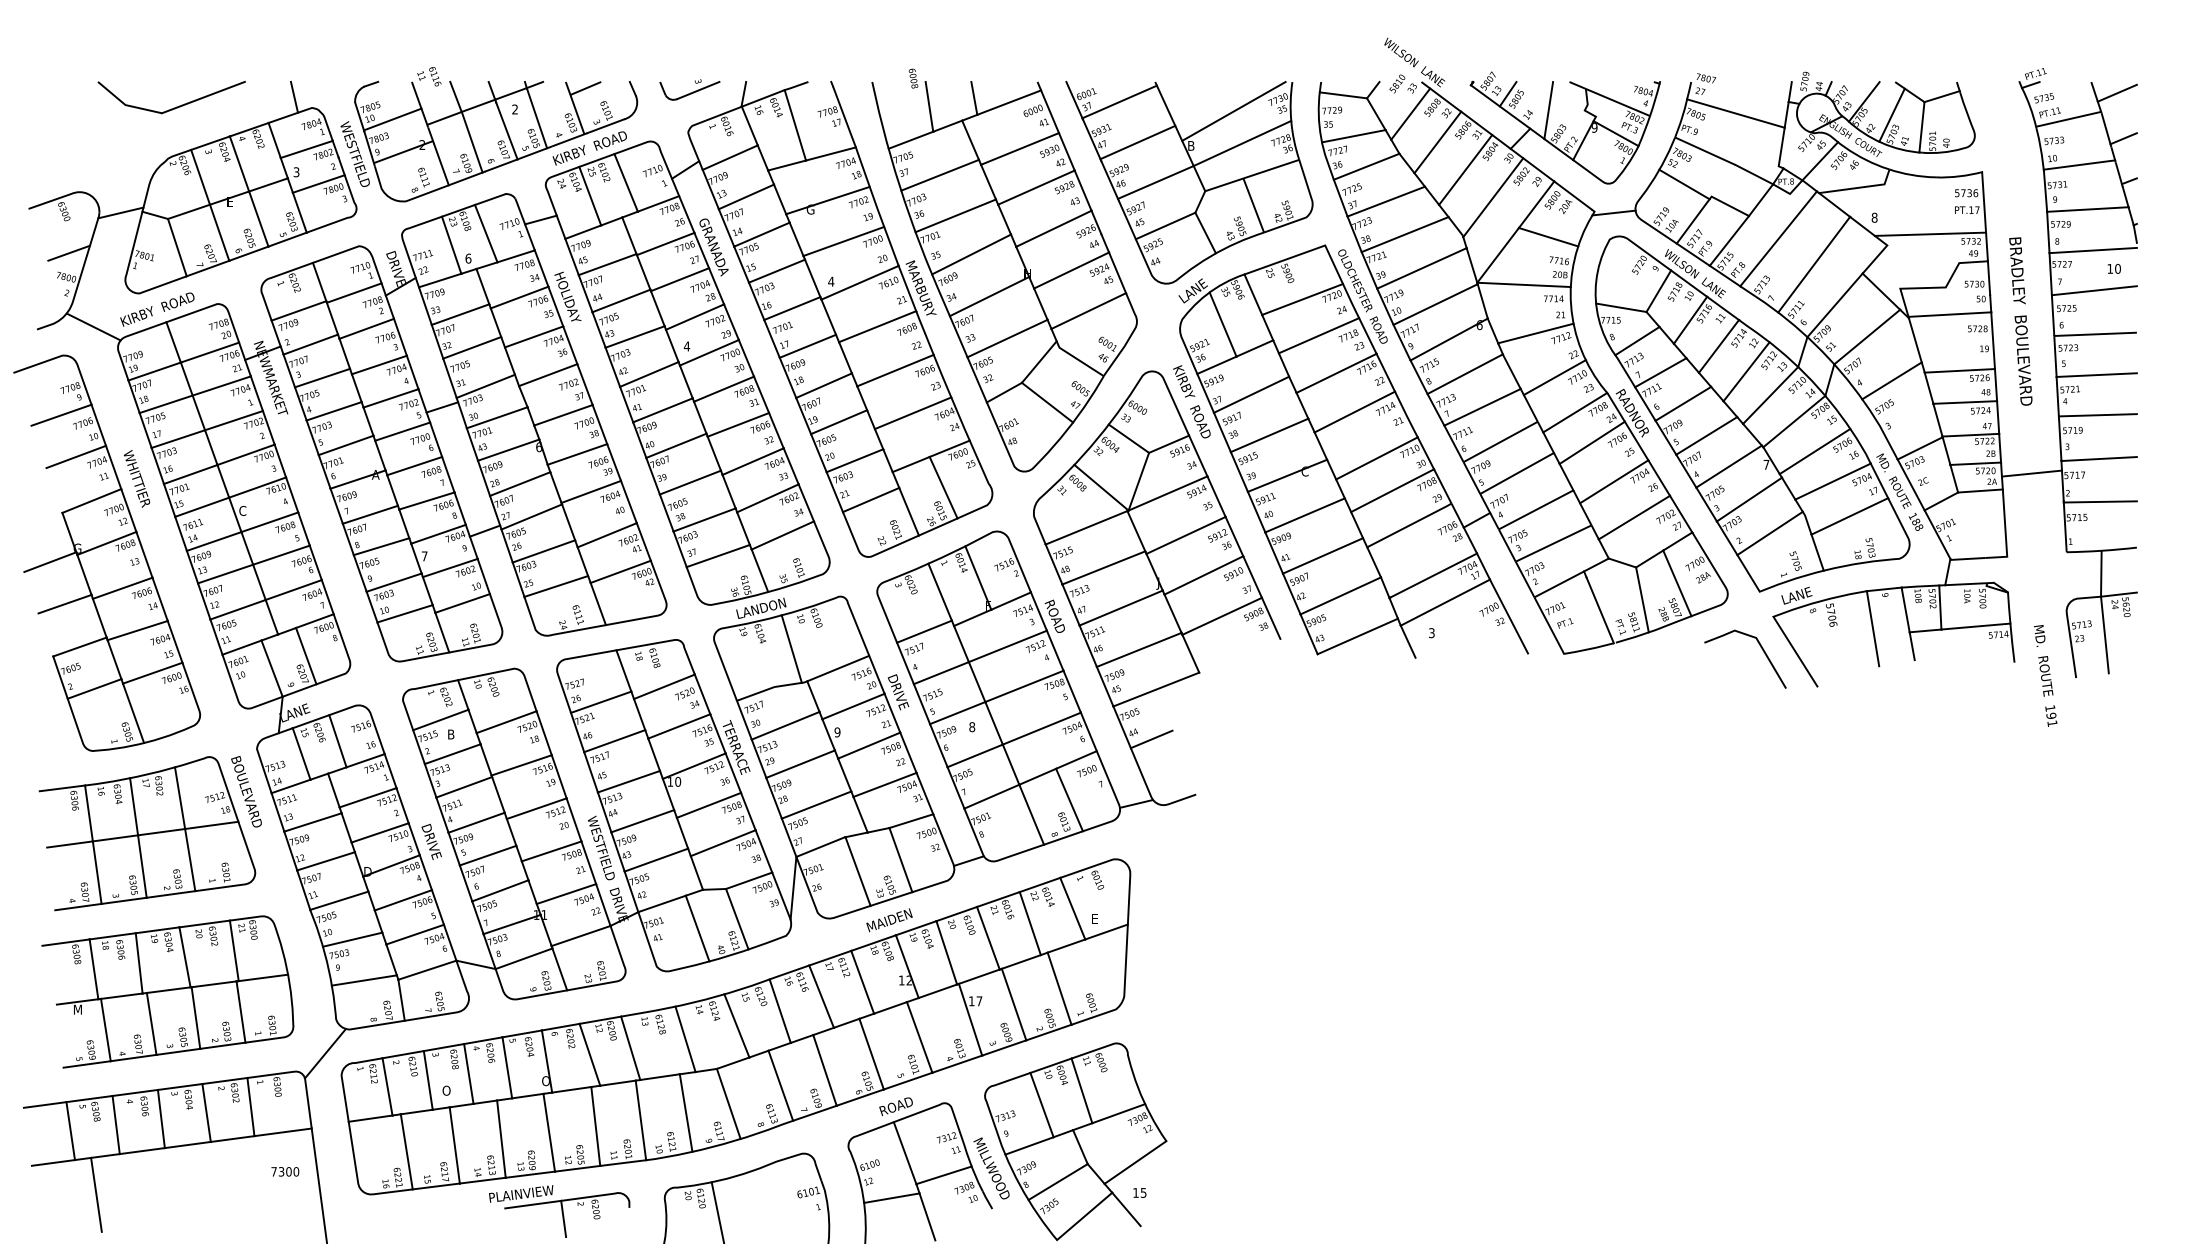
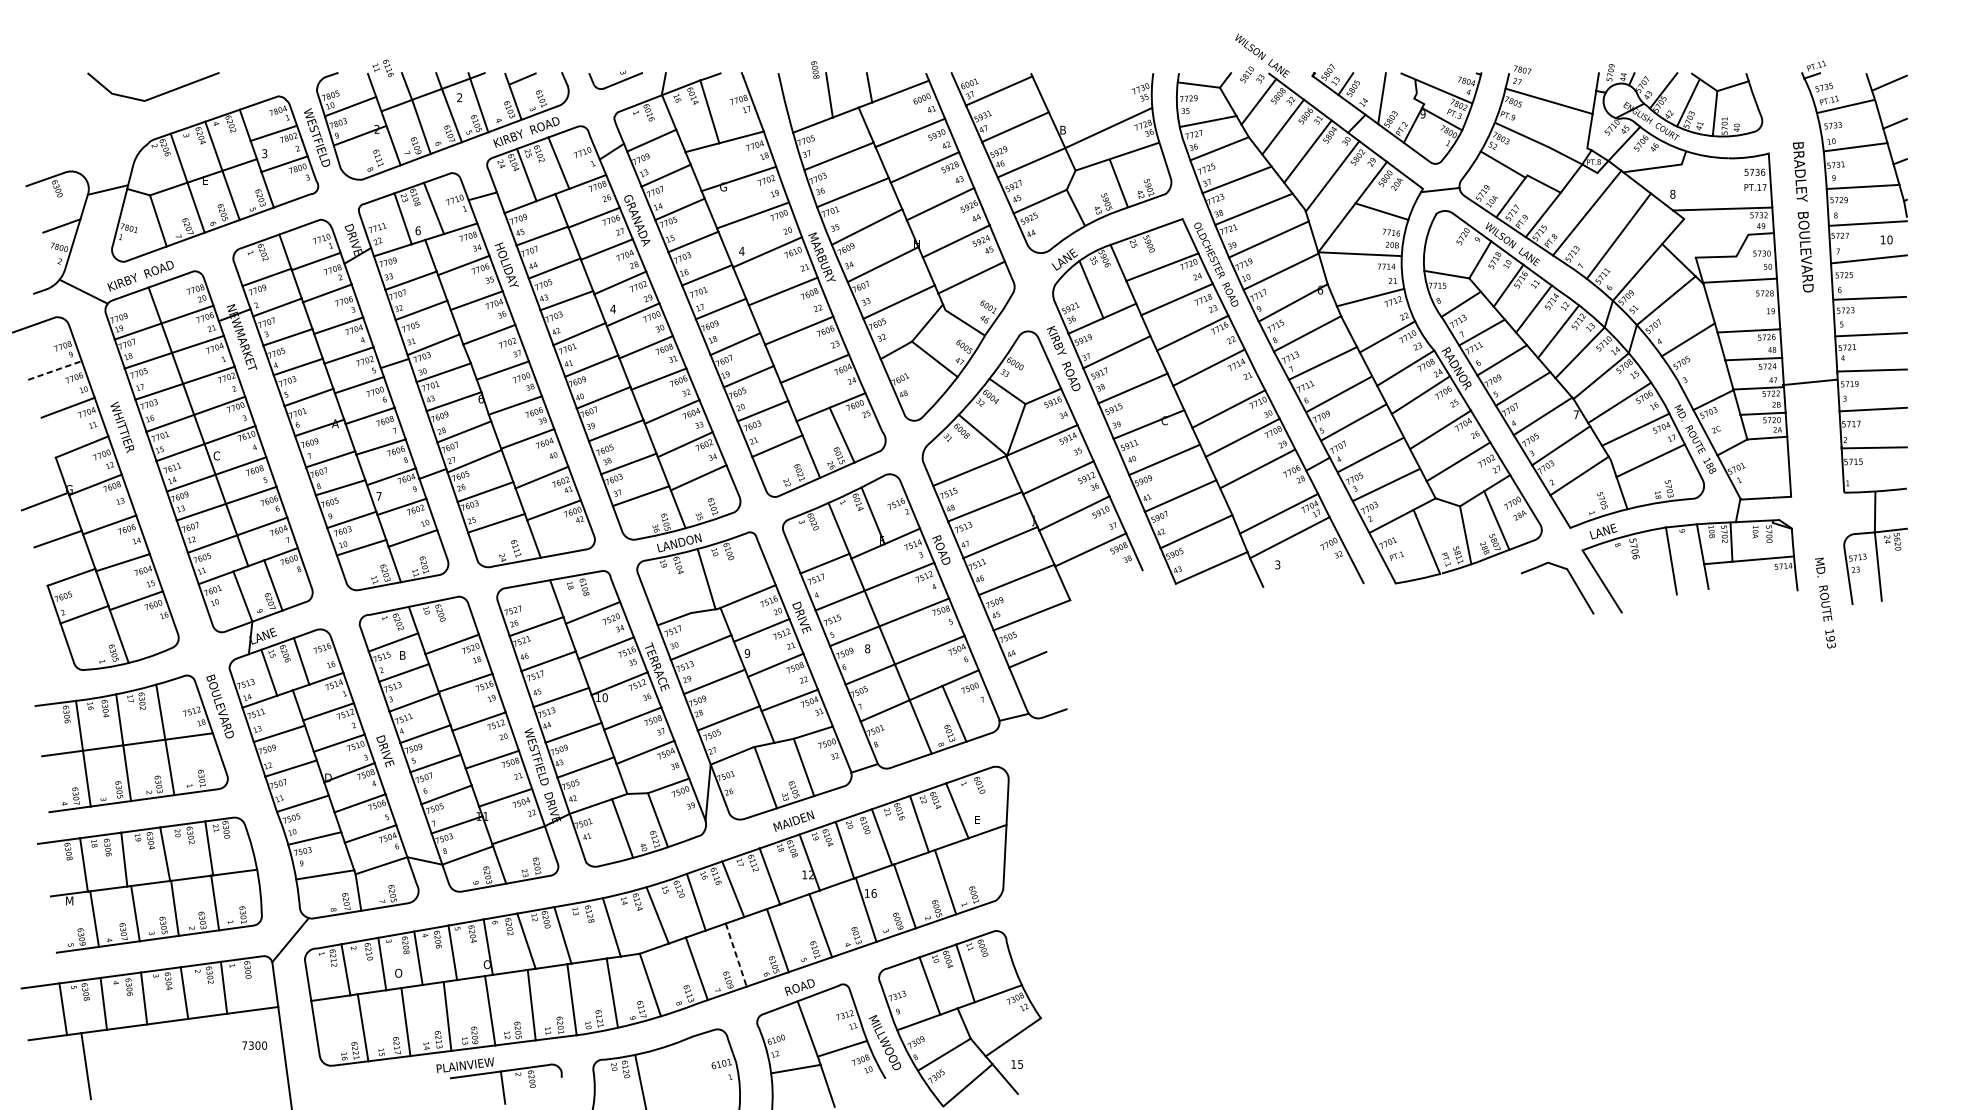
line: (293, 96) -> (262, 86), removed
line: (1233, 111) -> (1100, 99), removed
text: (2020, 321) -> (1803, 217), moved
line: (61, 415) -> (55, 370), solid -> dashed
line: (2031, 473) -> (1809, 382), moved
text: (2052, 723) -> (1831, 645), 191 -> 193
text: (979, 1001) -> (874, 893), 17 -> 16
line: (825, 1070) -> (736, 955), solid -> dashed

